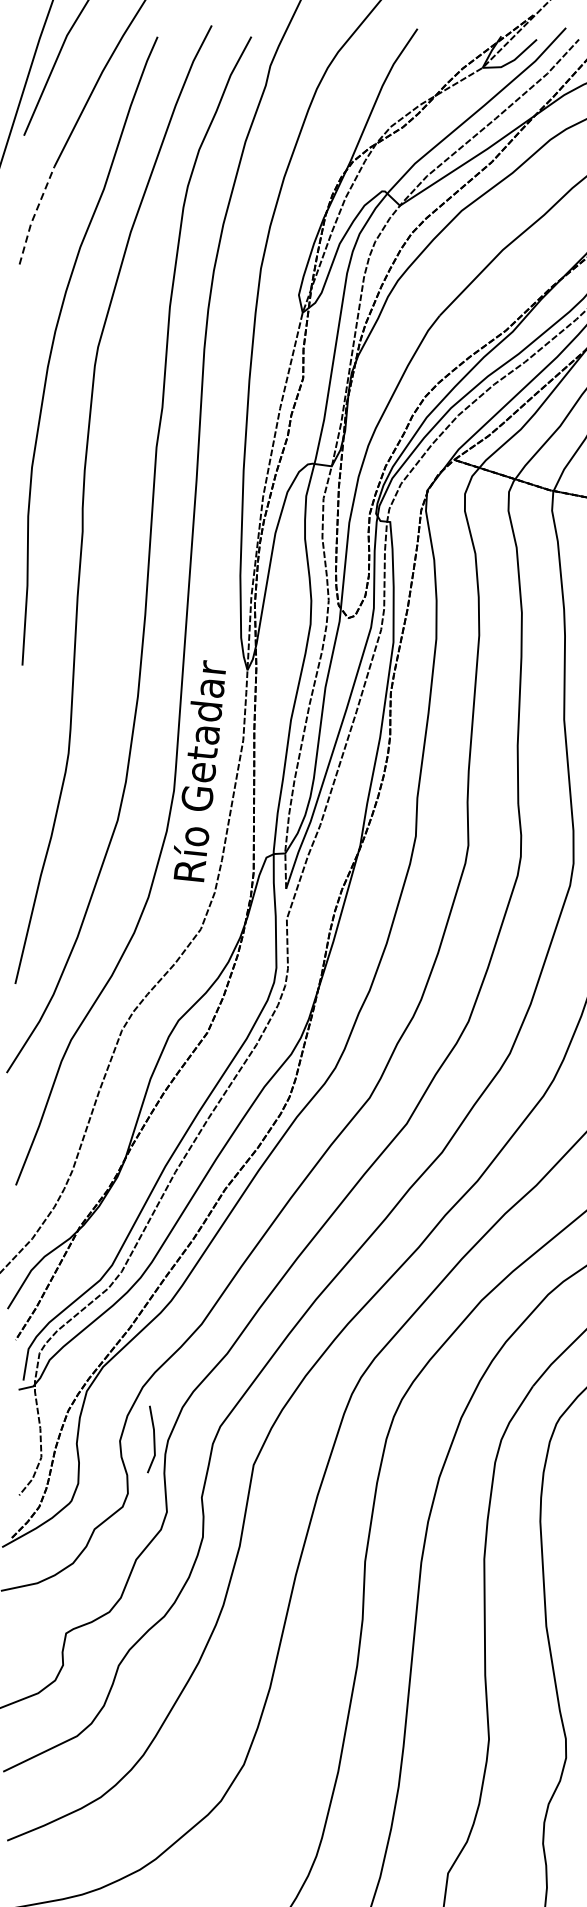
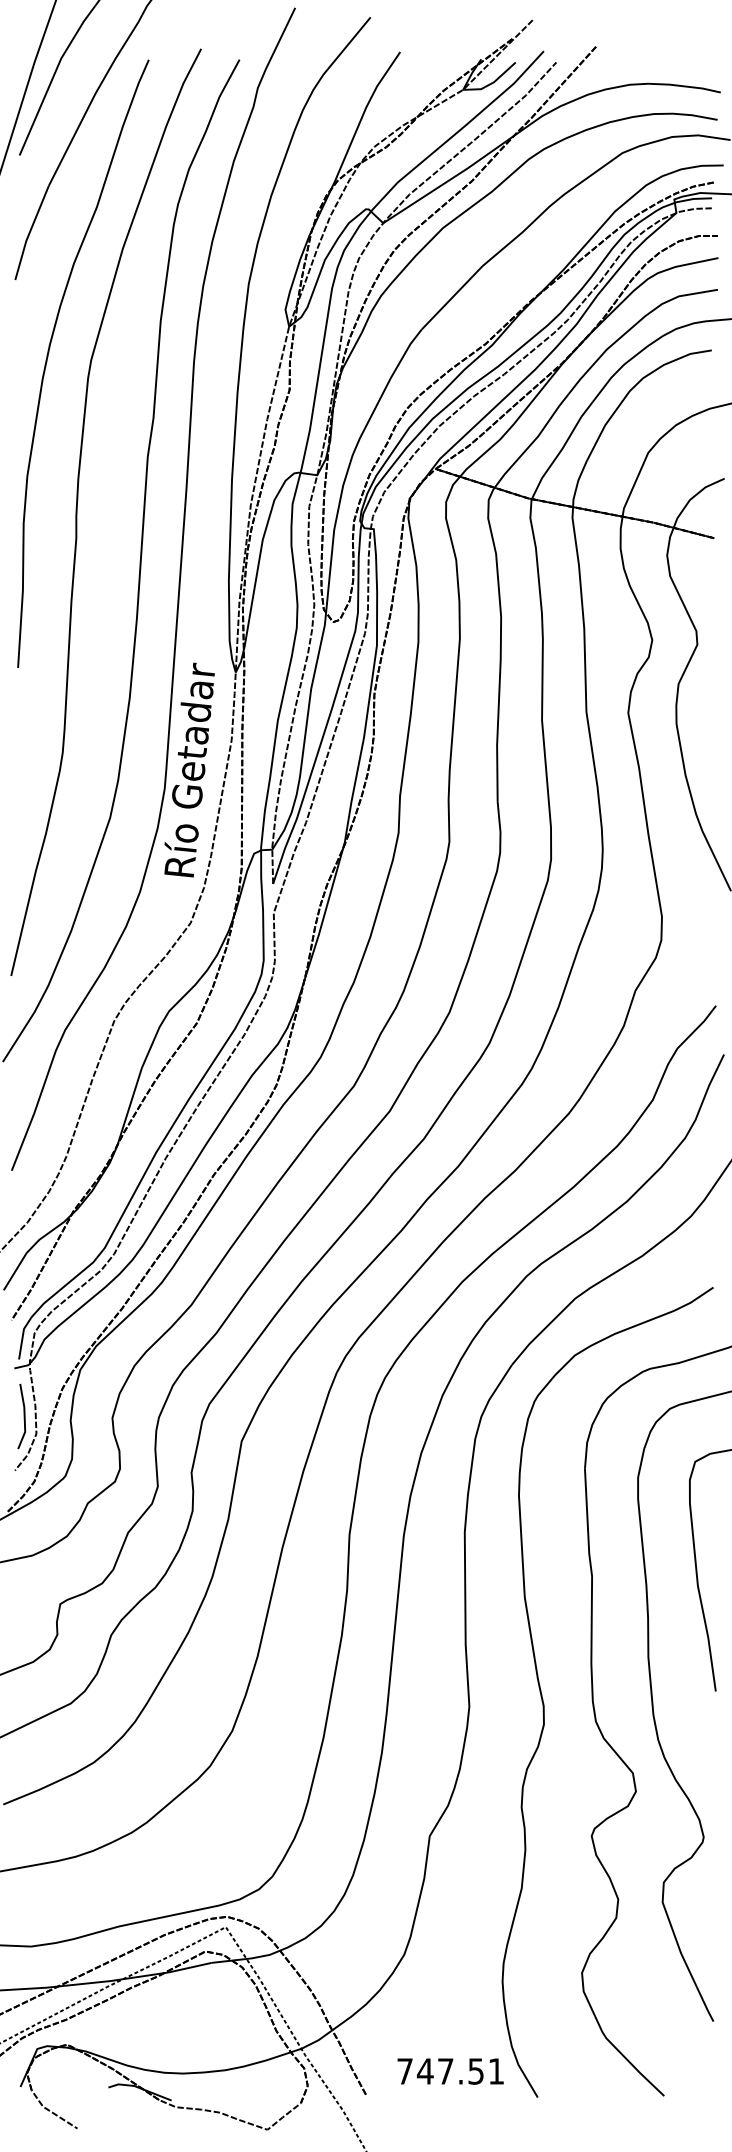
line: (34, 215) -> (29, 232), dashed -> solid
line: (153, 1439) -> (23, 1416), moved

